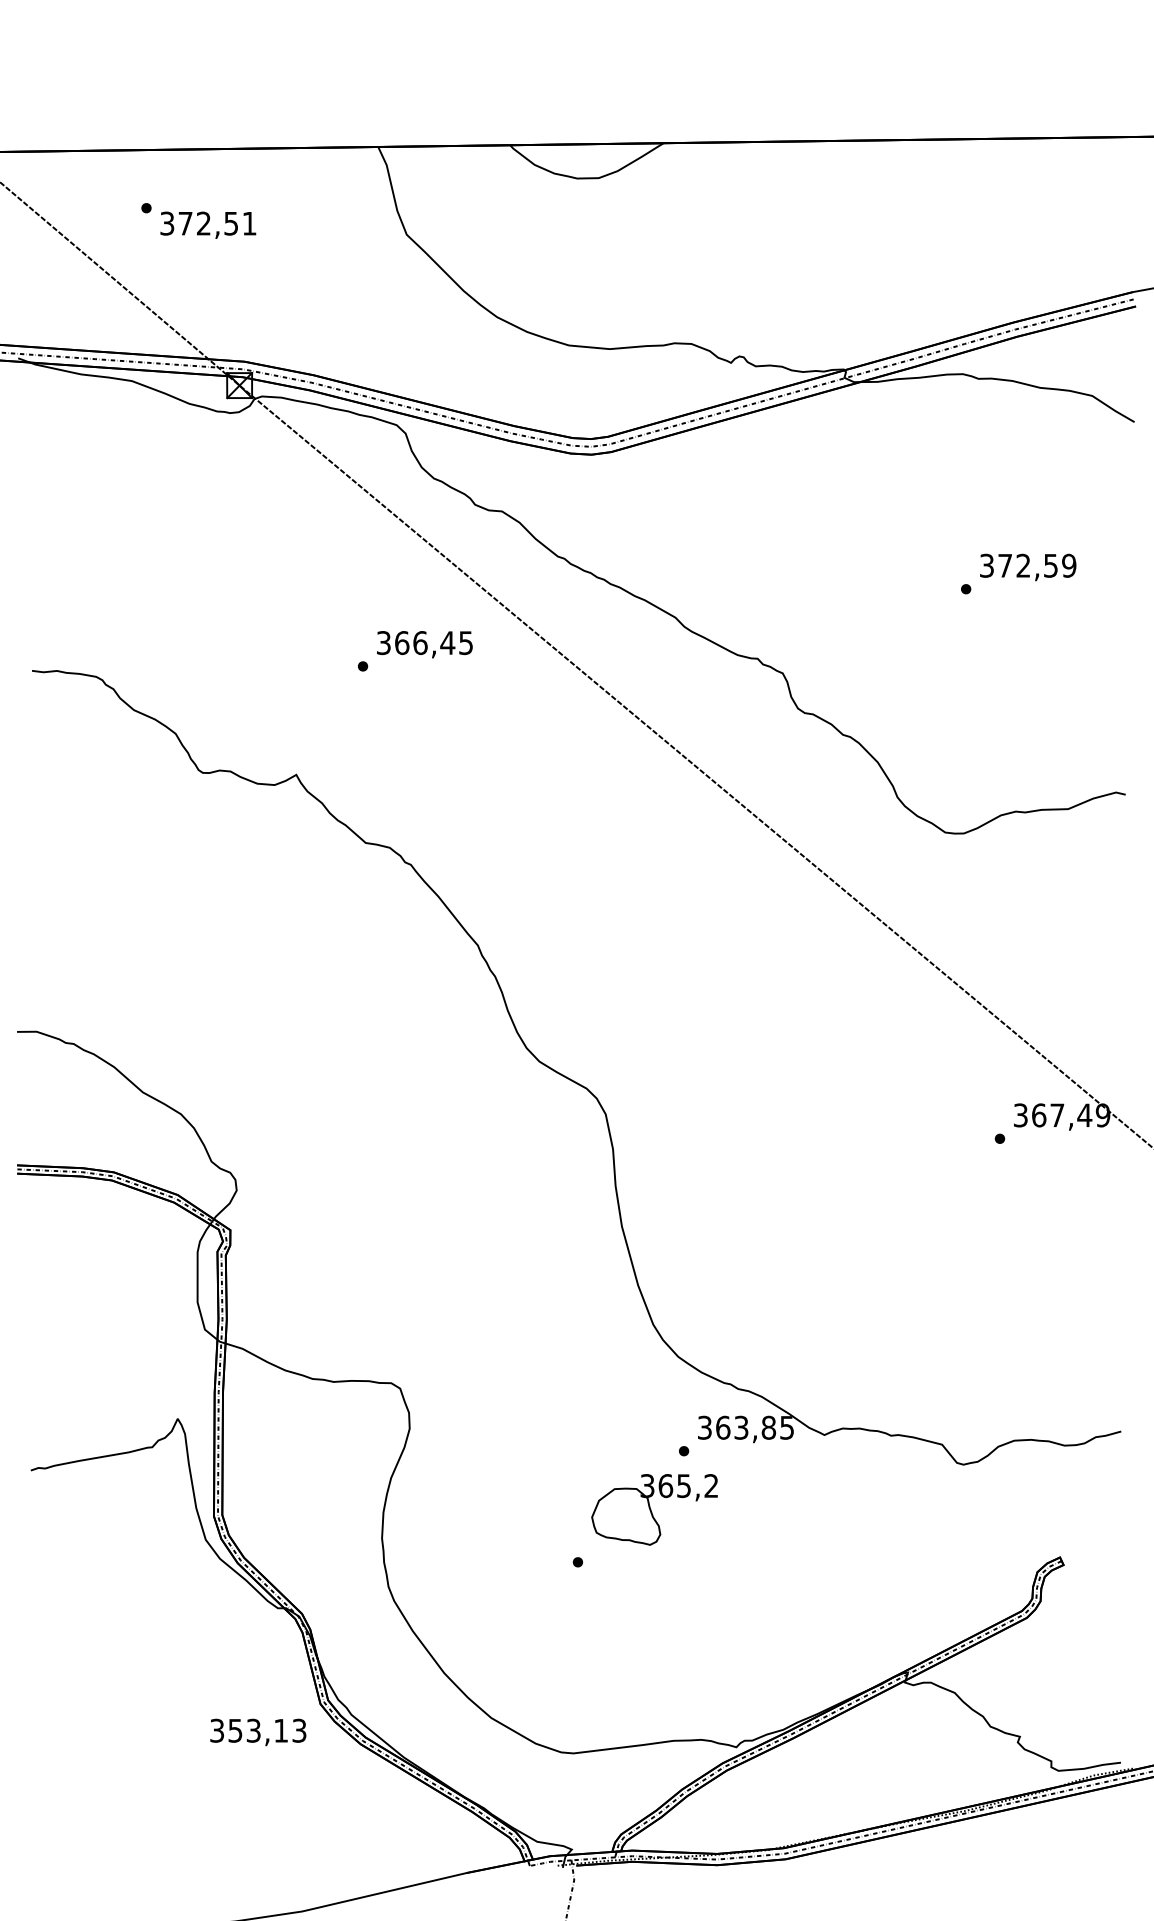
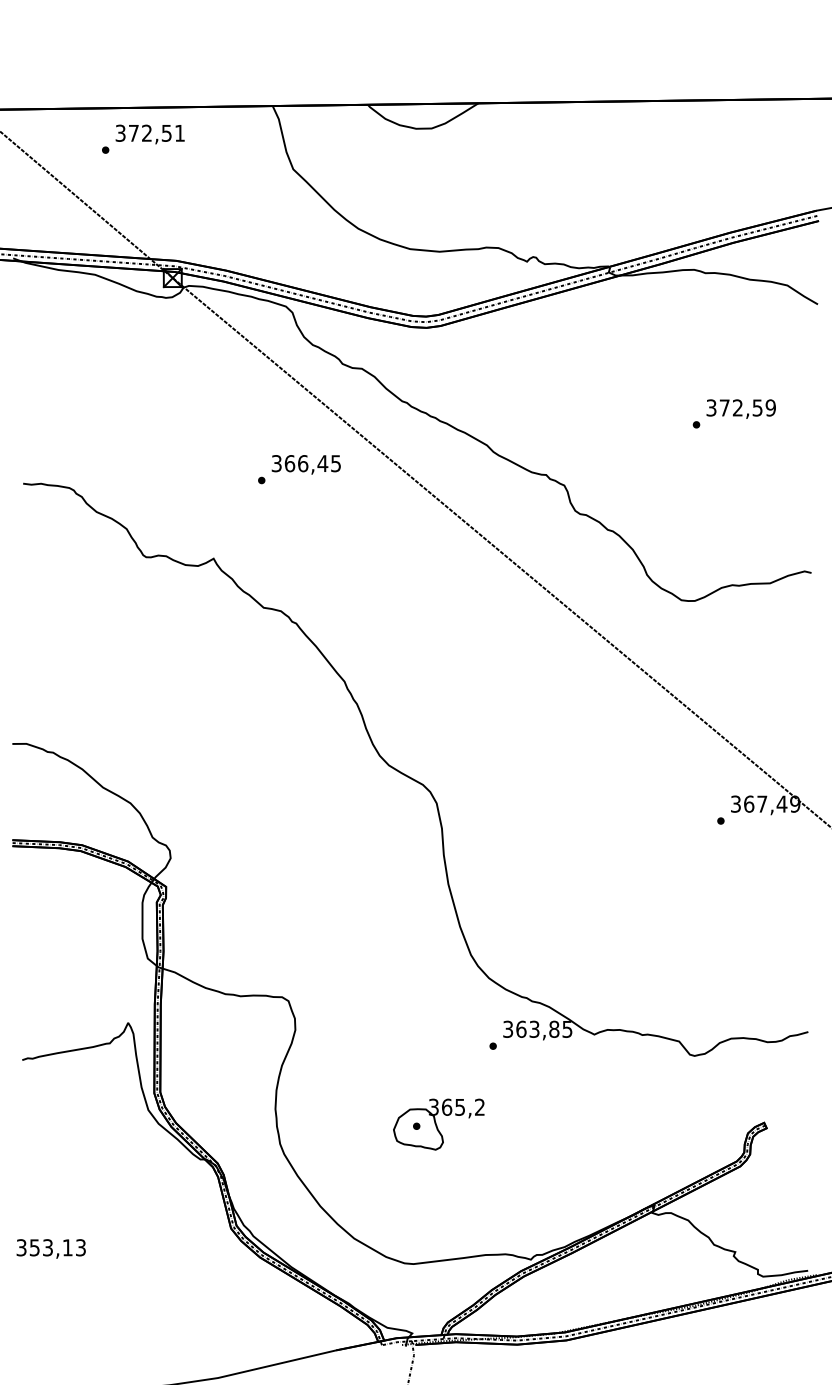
text: (207, 225) -> (149, 134), moved
part: (653, 1509) -> (438, 1124), moved
text: (257, 1731) -> (50, 1248), moved

